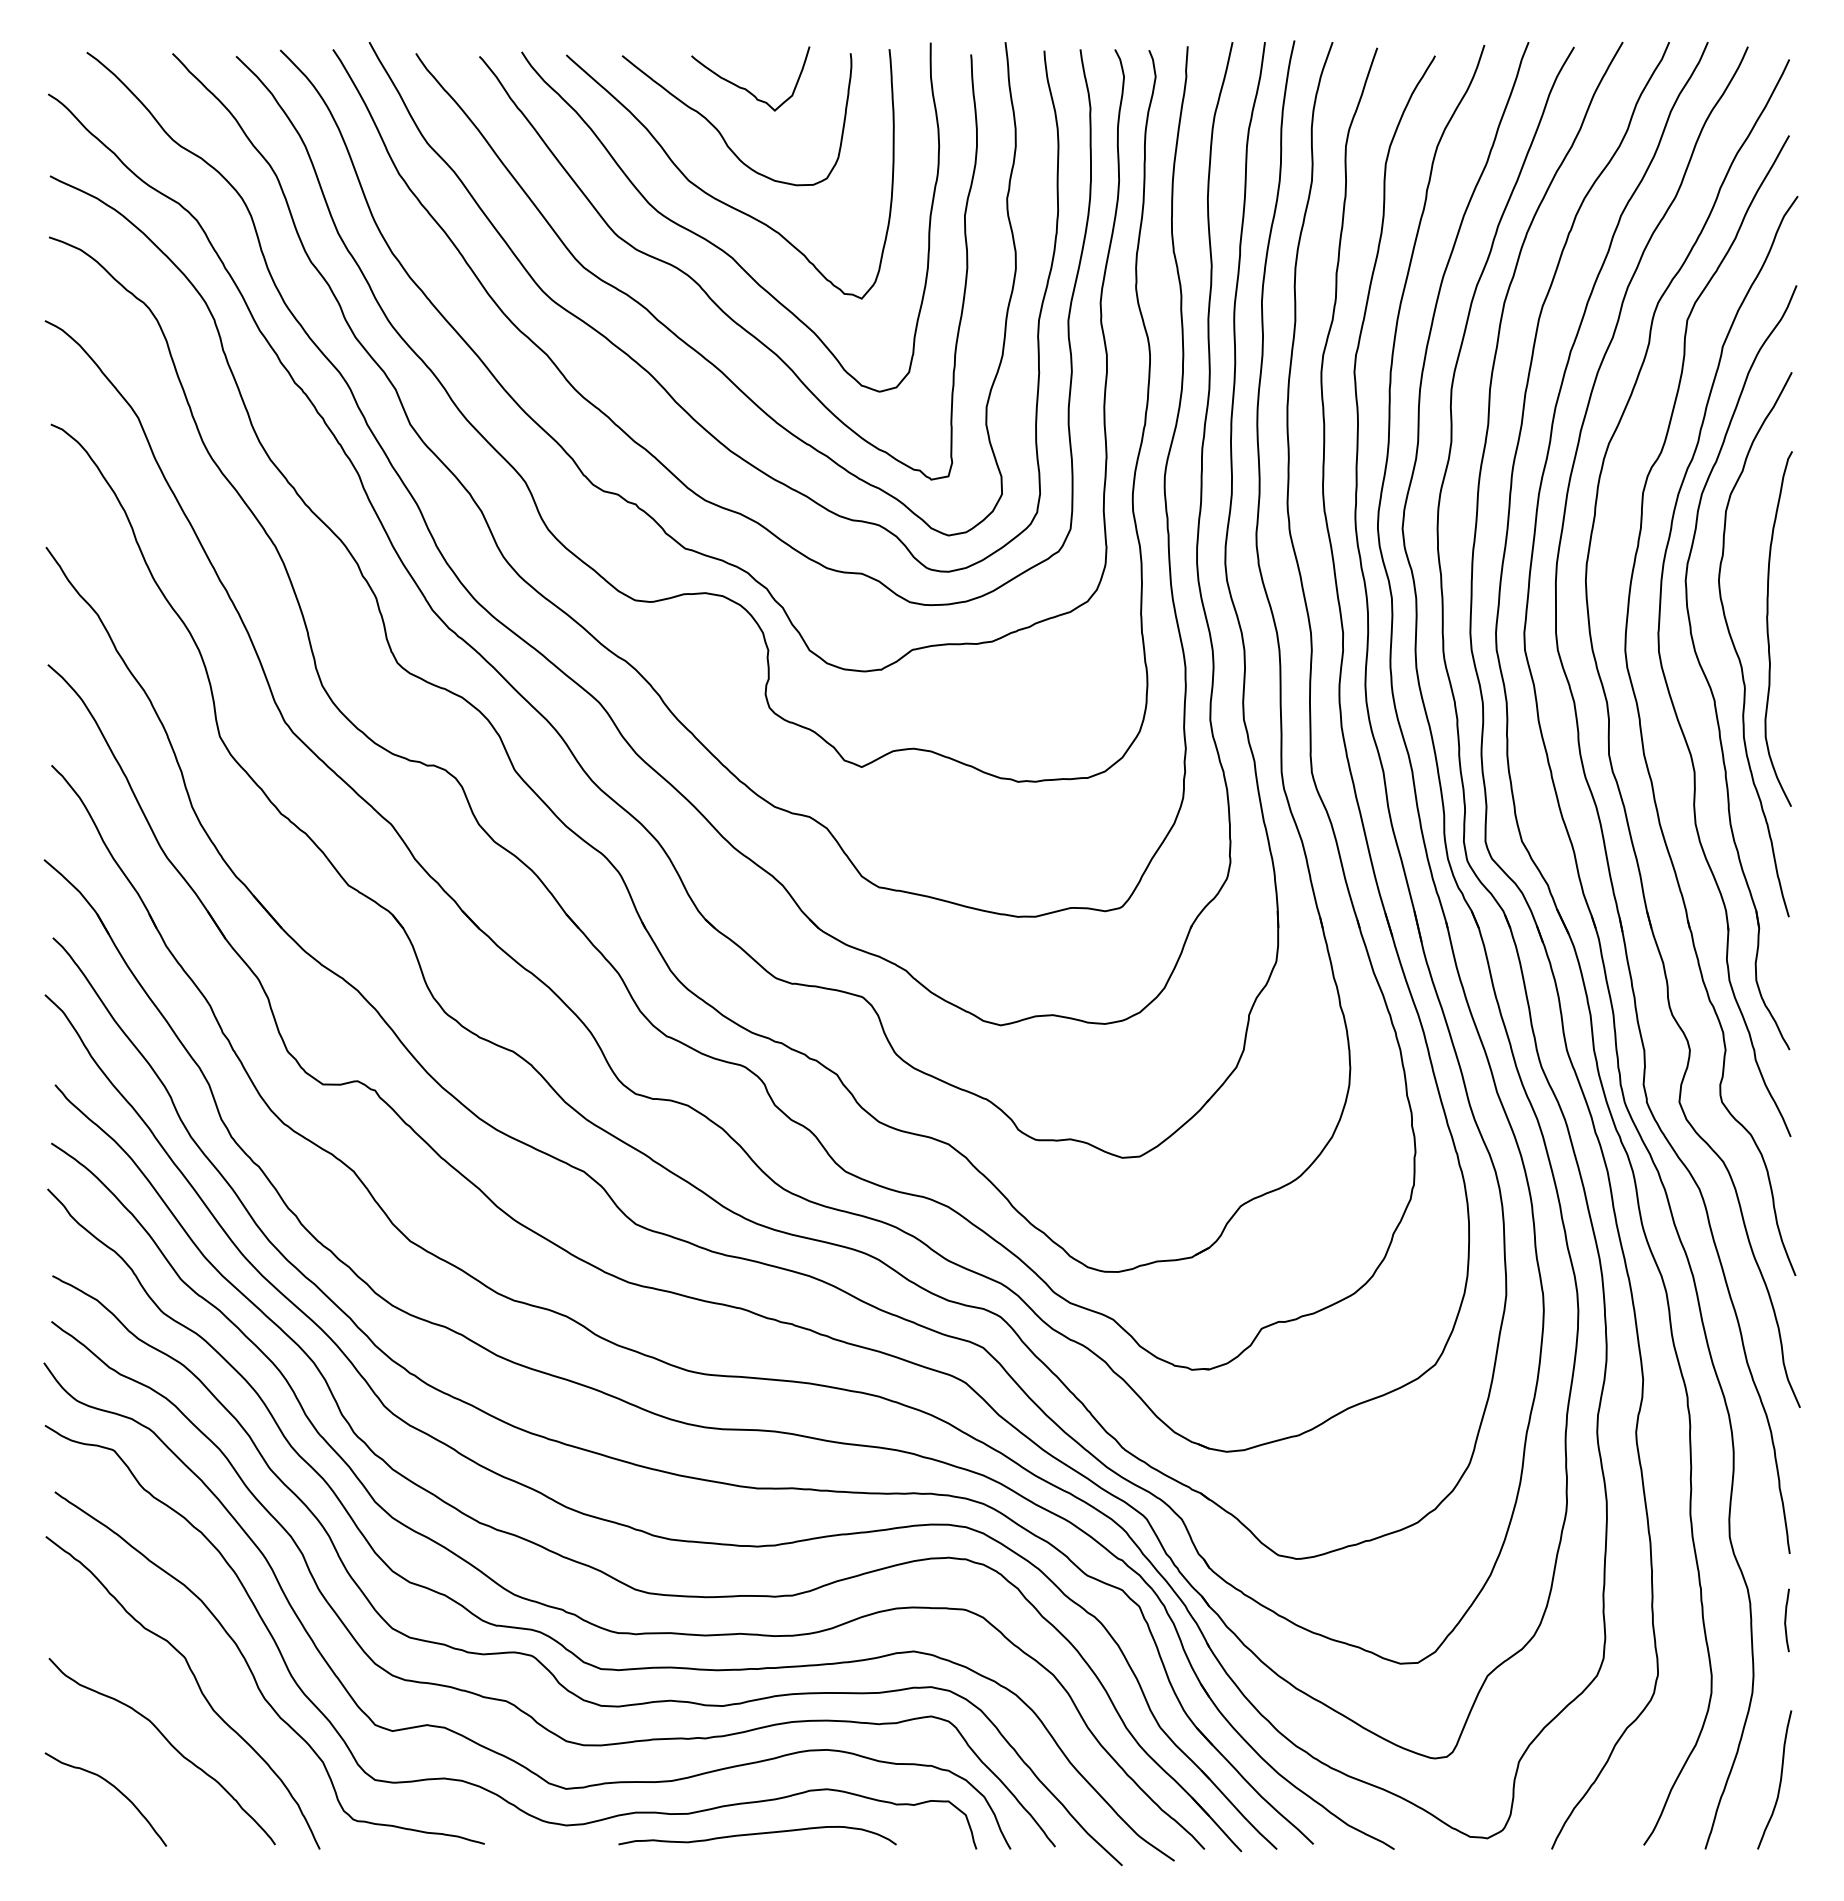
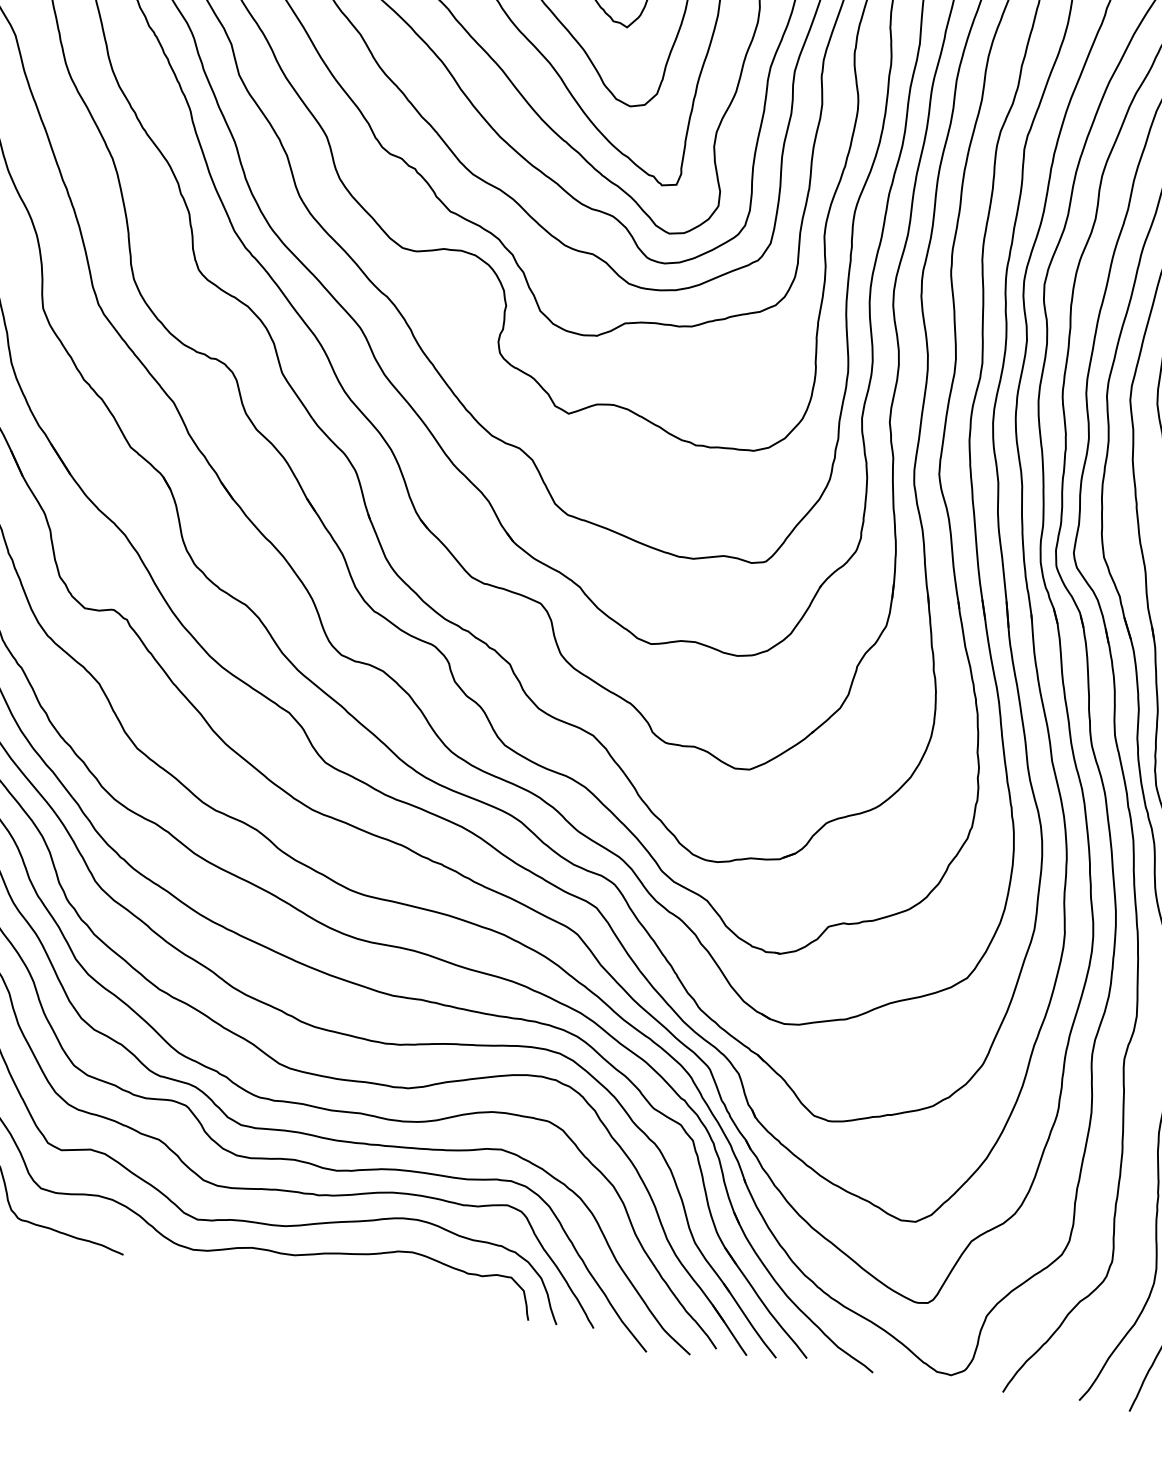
curve: (757, 1834) -> (349, 1281), removed

